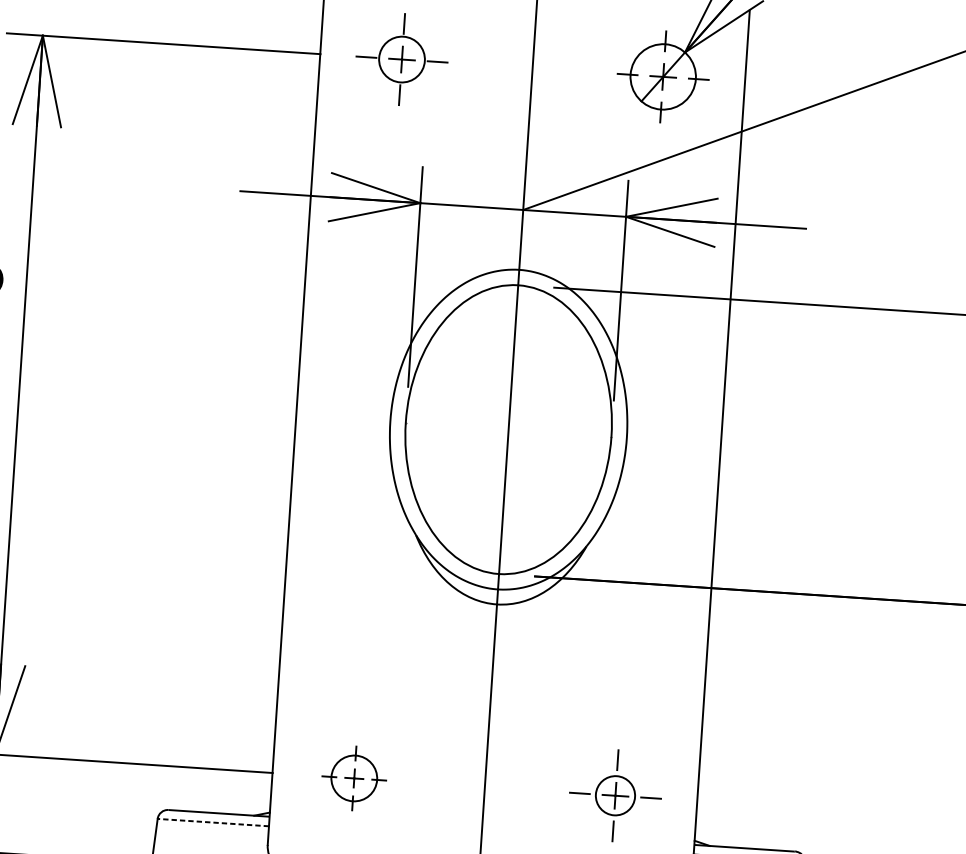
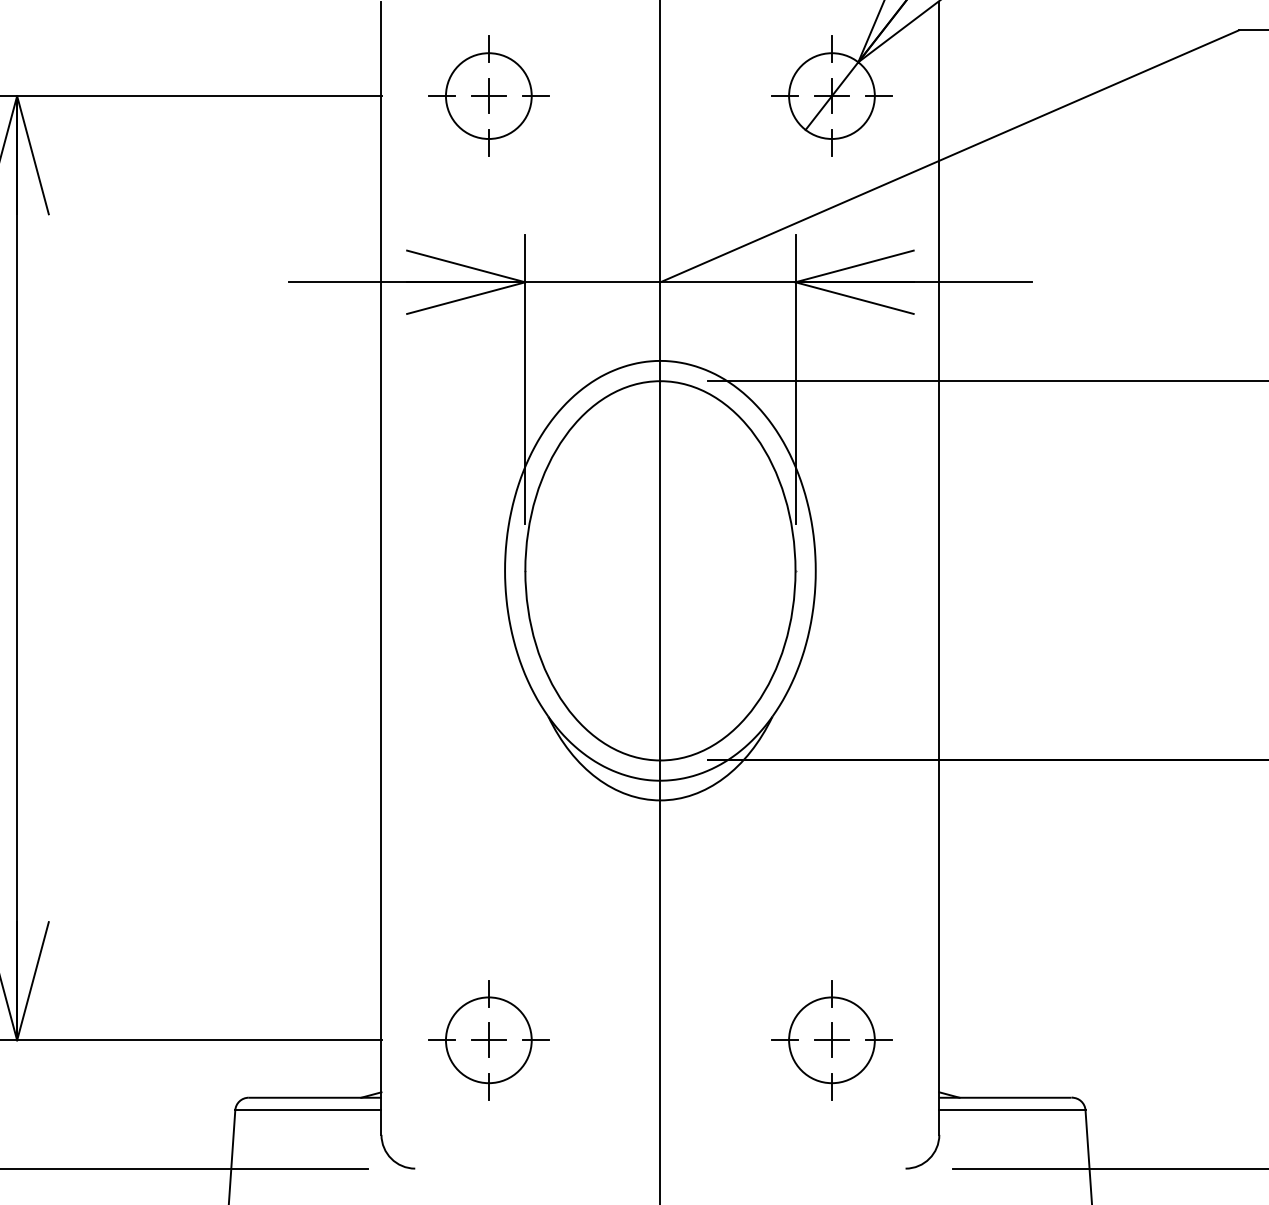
circle: (401, 59) -> (488, 95), size x1.43
part: (353, 778) -> (488, 1040), size x1.43
circle: (615, 795) -> (831, 1040), size x1.67
line: (212, 822) -> (307, 1110), dashed -> solid

